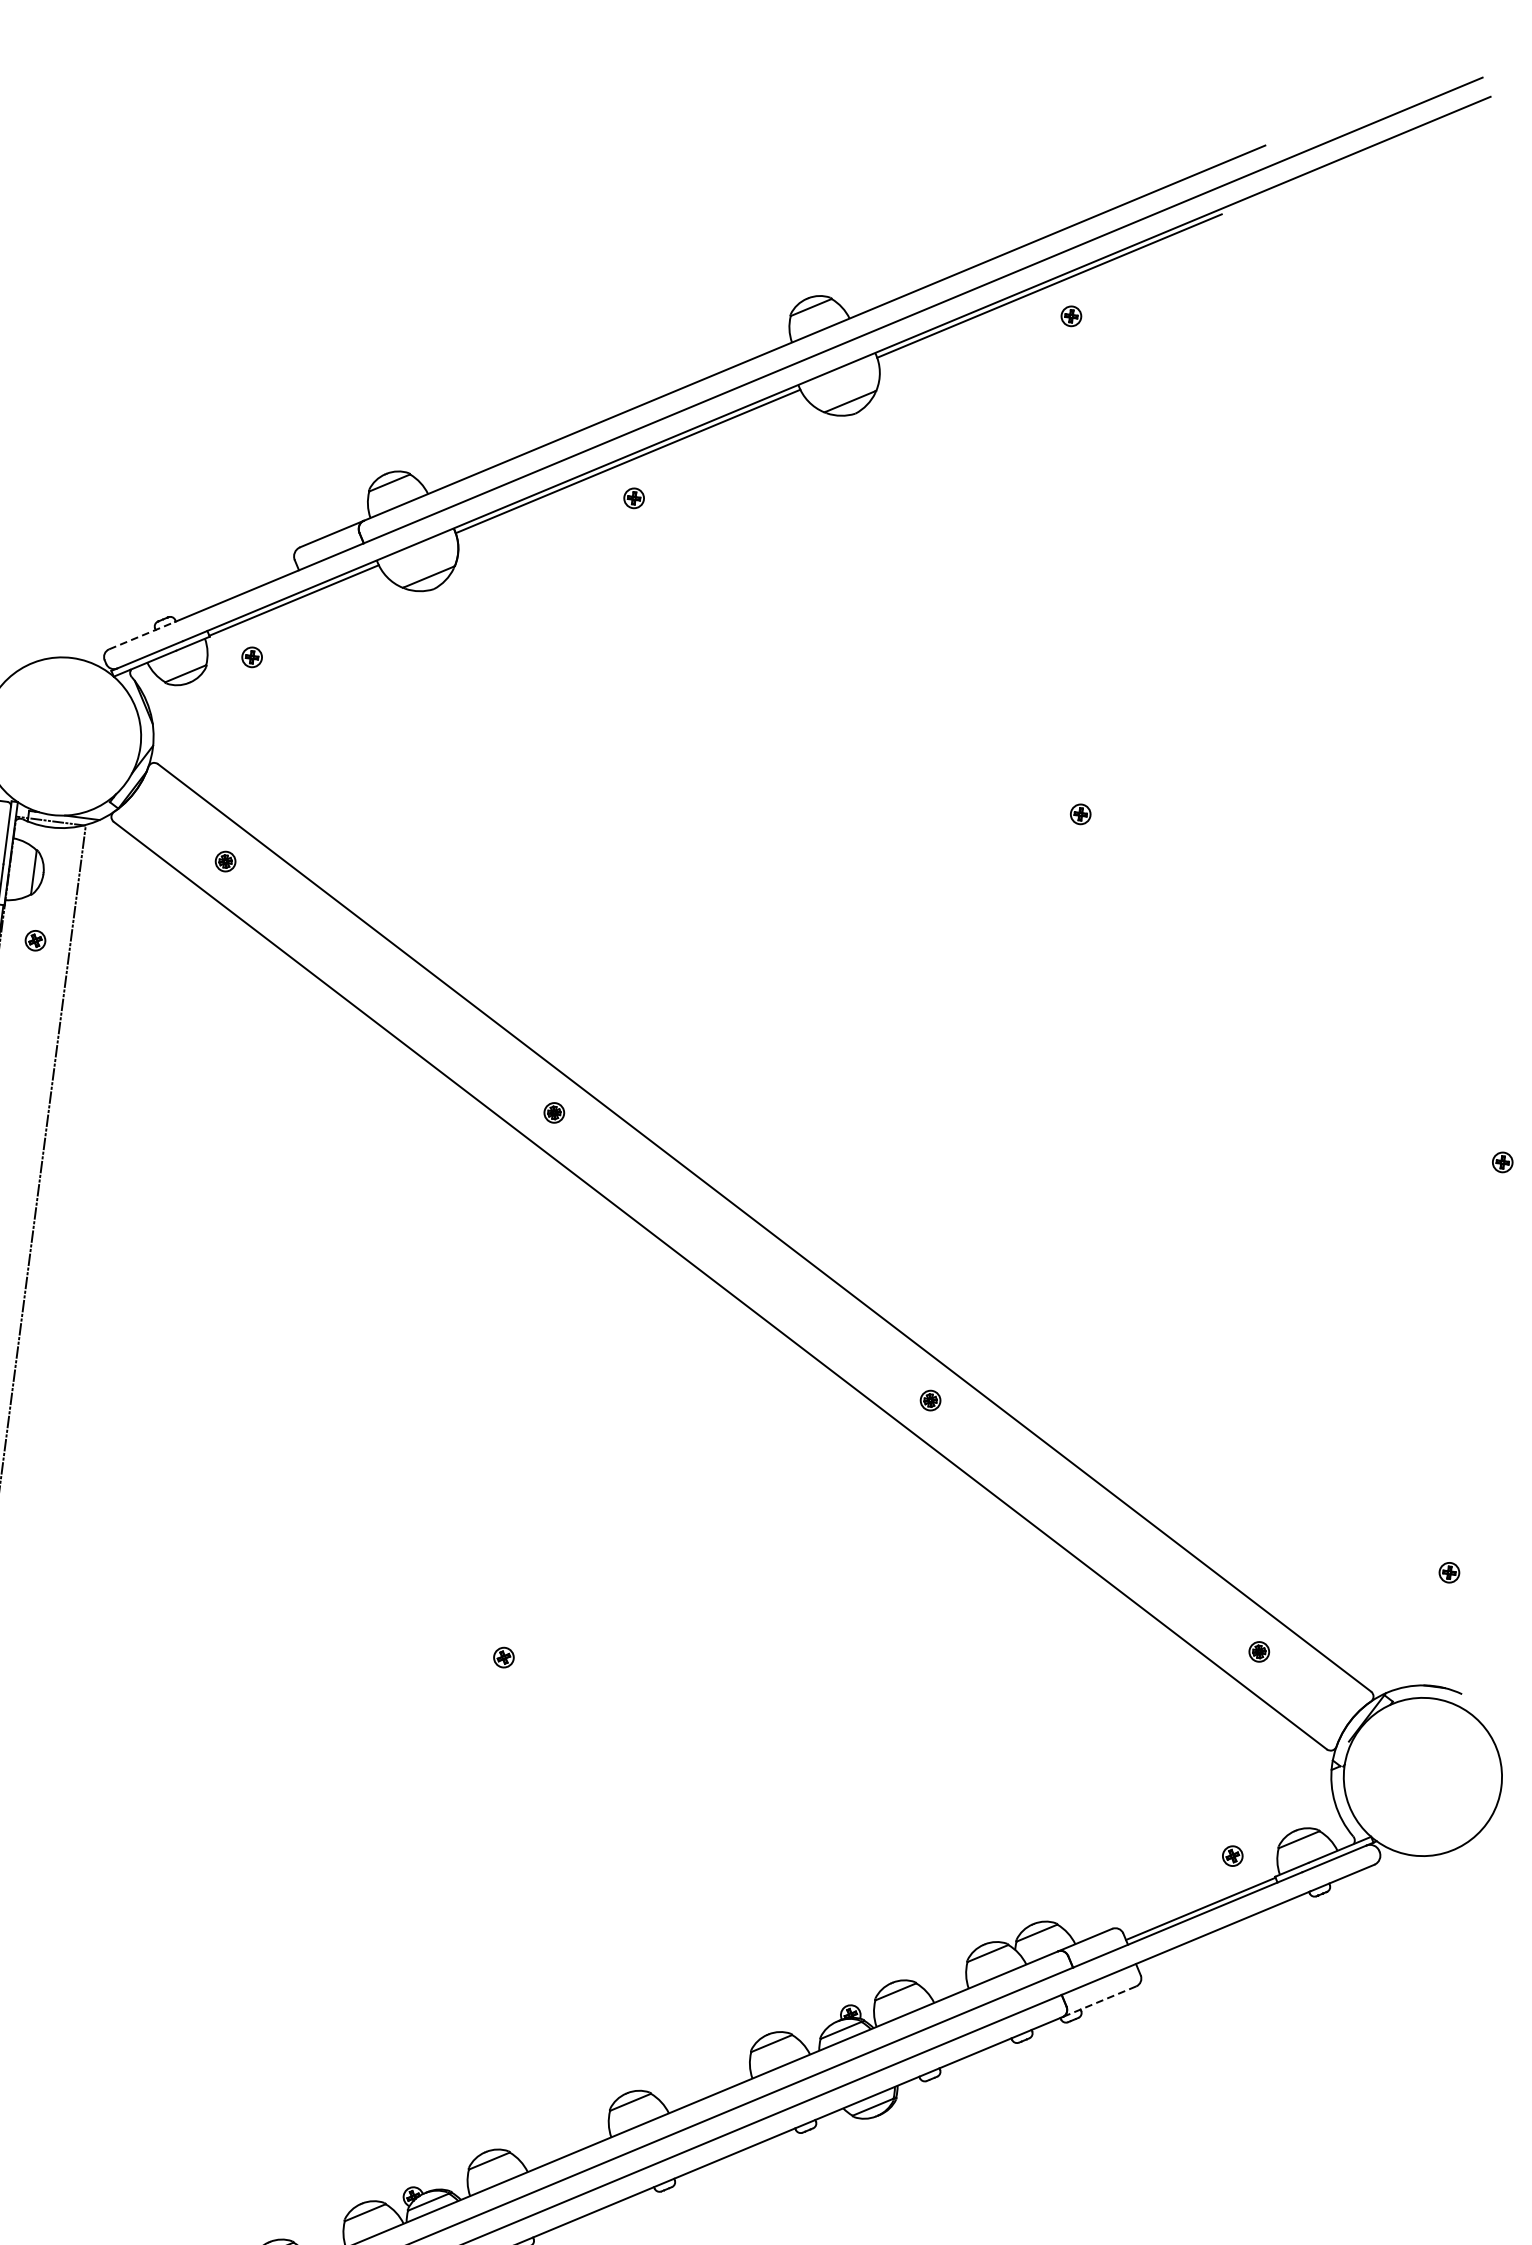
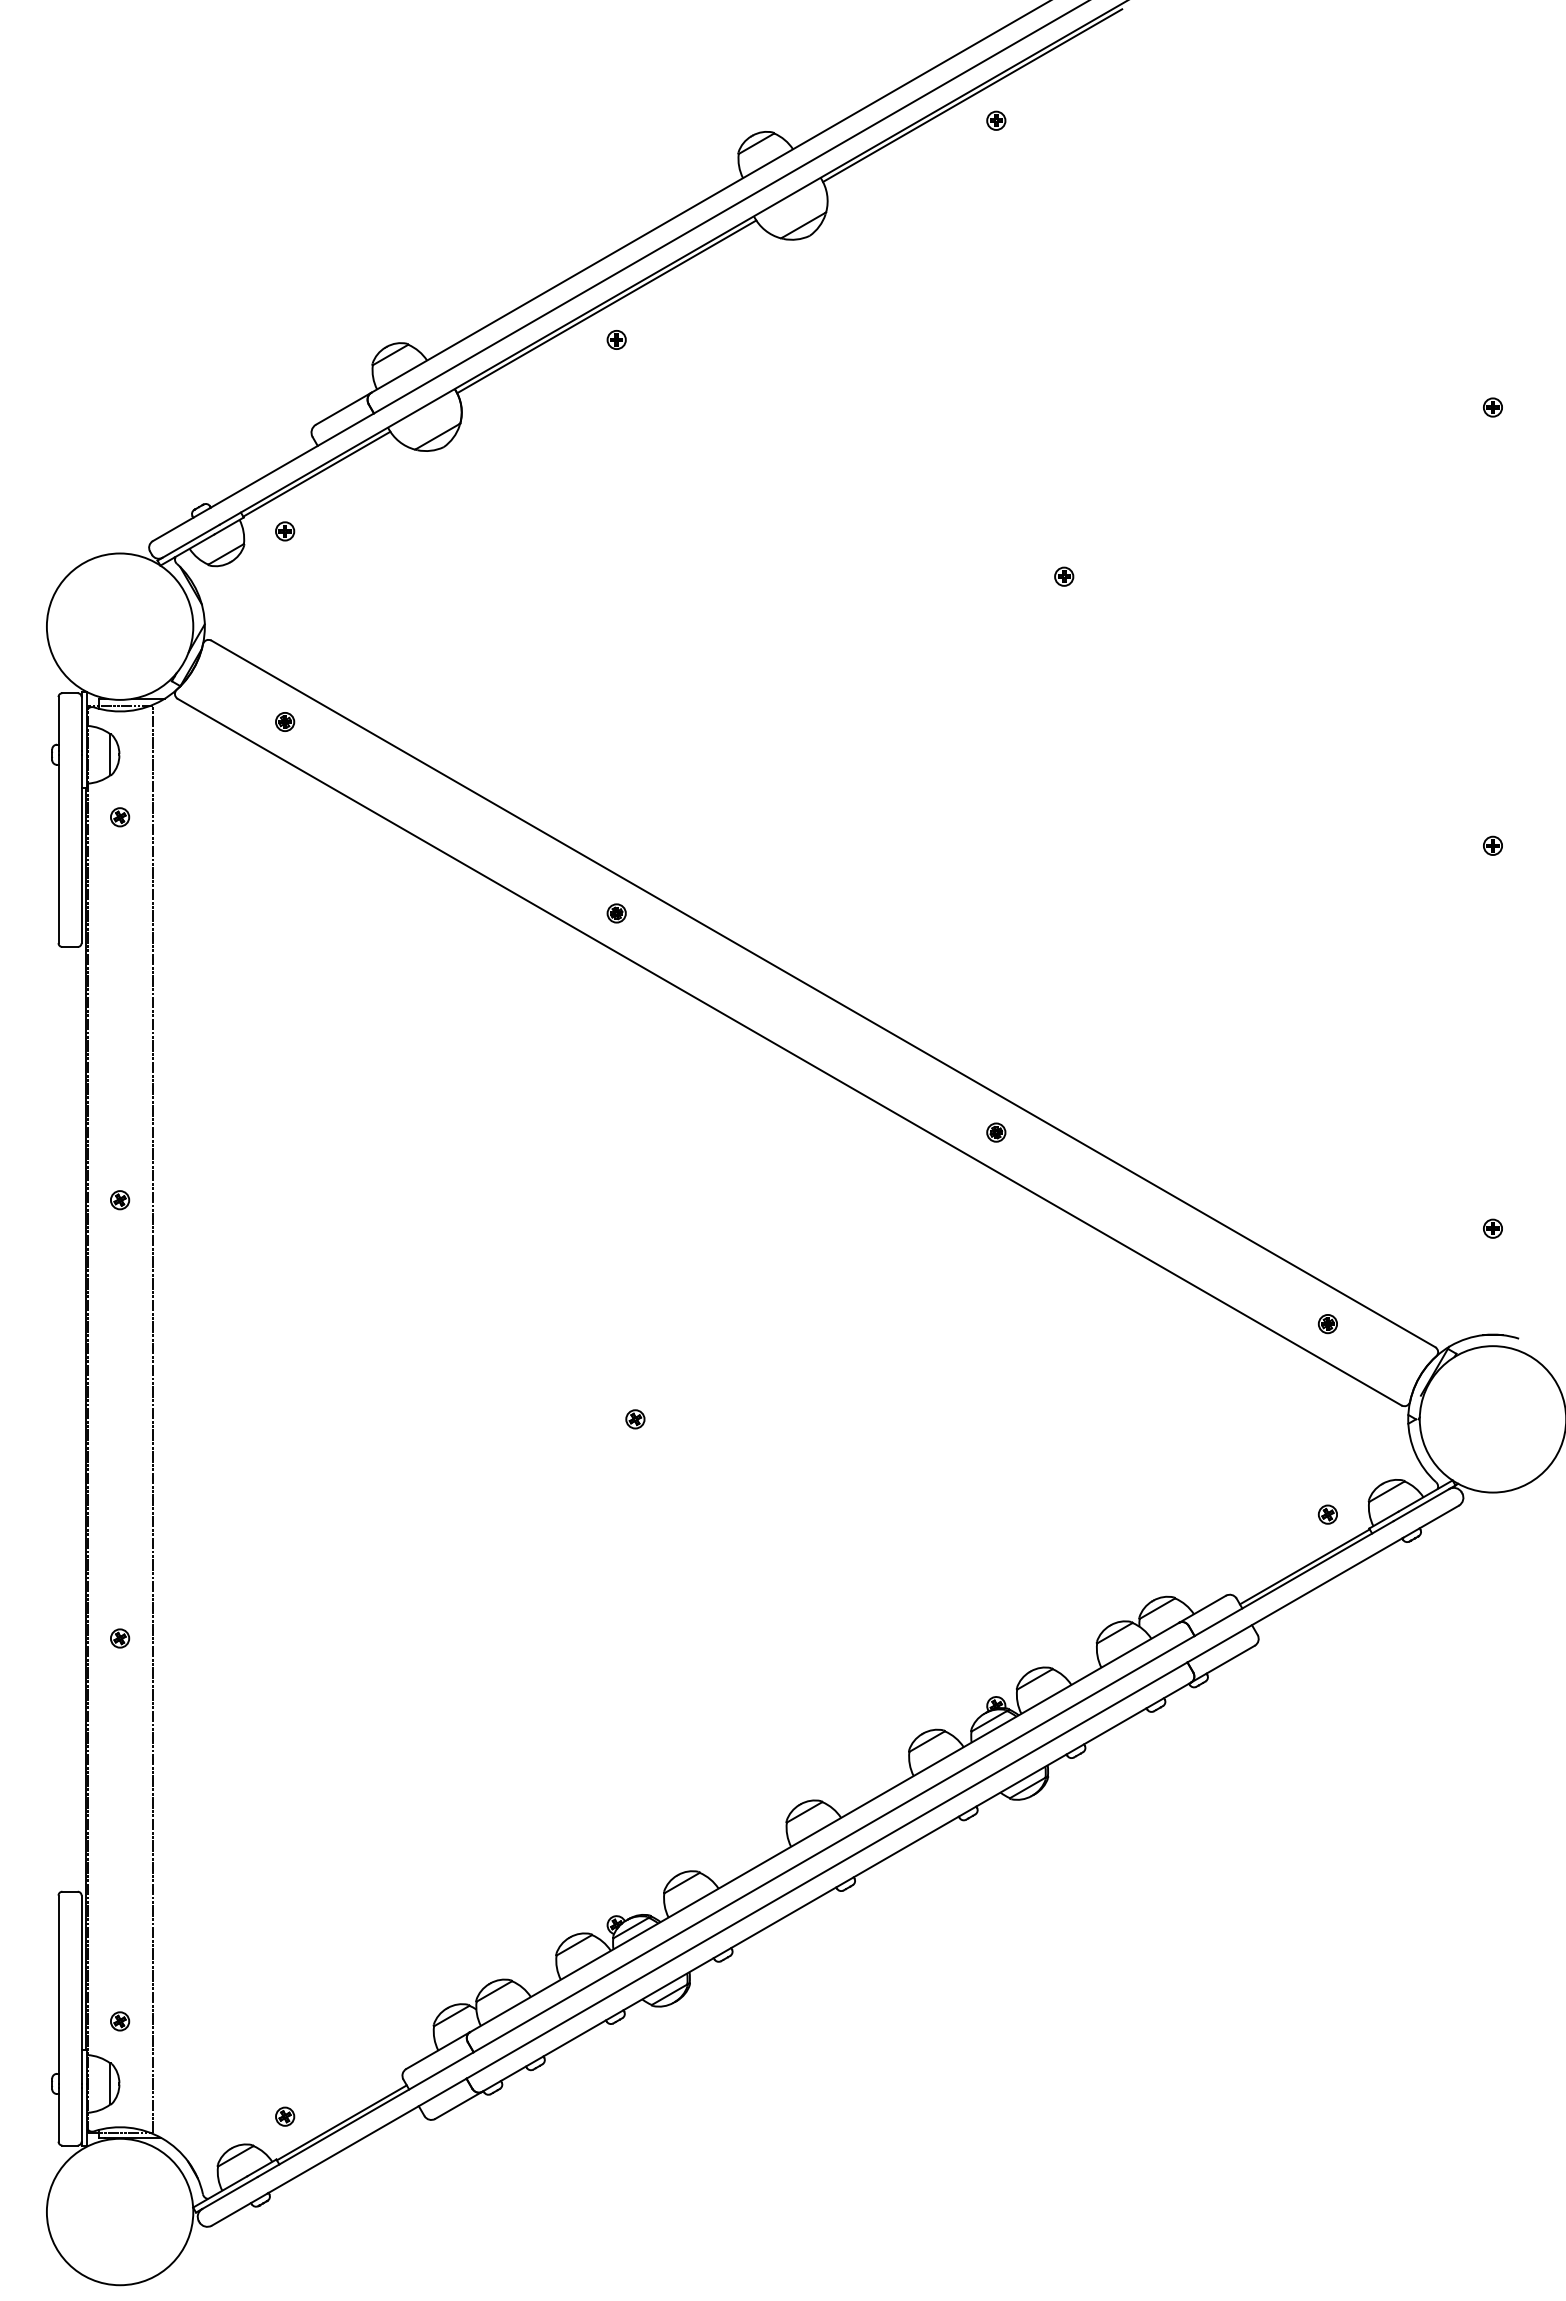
line: (142, 635) -> (181, 524), dashed -> solid
line: (1100, 2002) -> (1223, 1664), dashed -> solid

